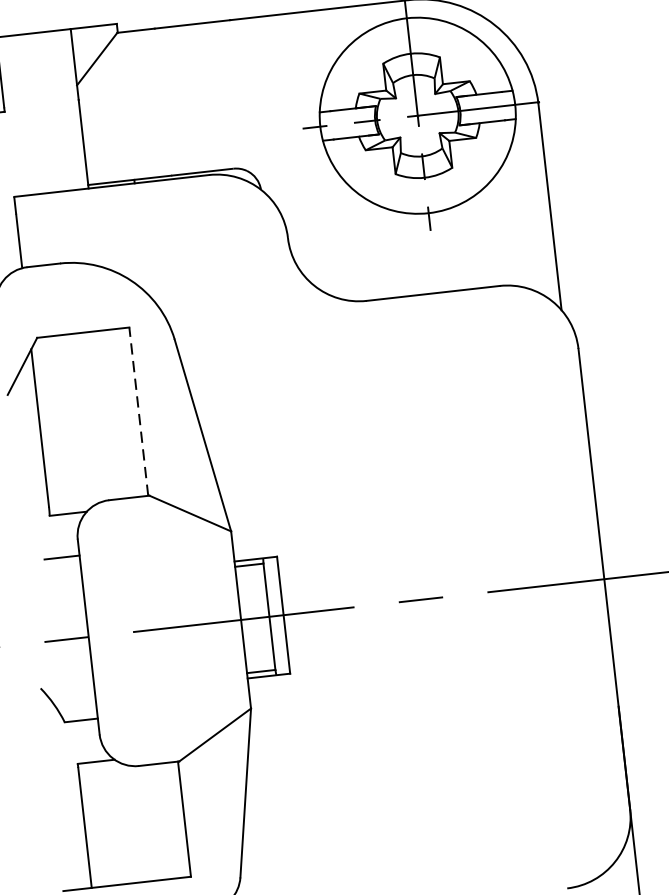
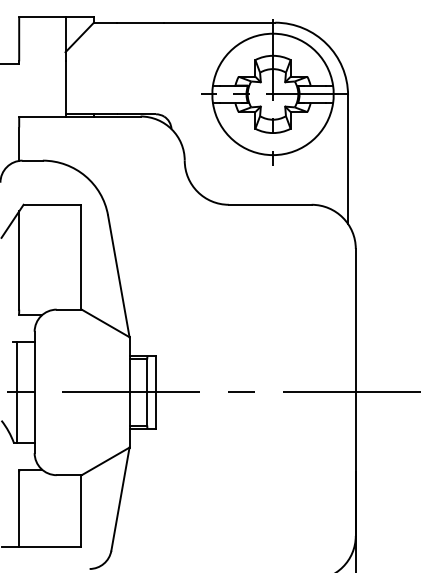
line: (139, 410) -> (81, 256), dashed -> solid
line: (59, 640) -> (16, 392), added

